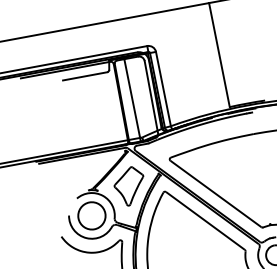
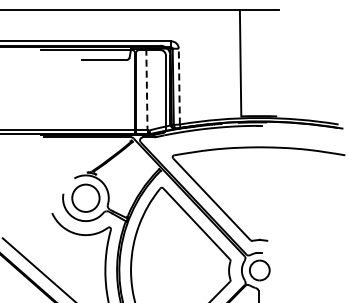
line: (163, 88) -> (179, 86), solid -> dashed
line: (131, 97) -> (146, 89), solid -> dashed
part: (129, 185) -> (128, 175), removed

